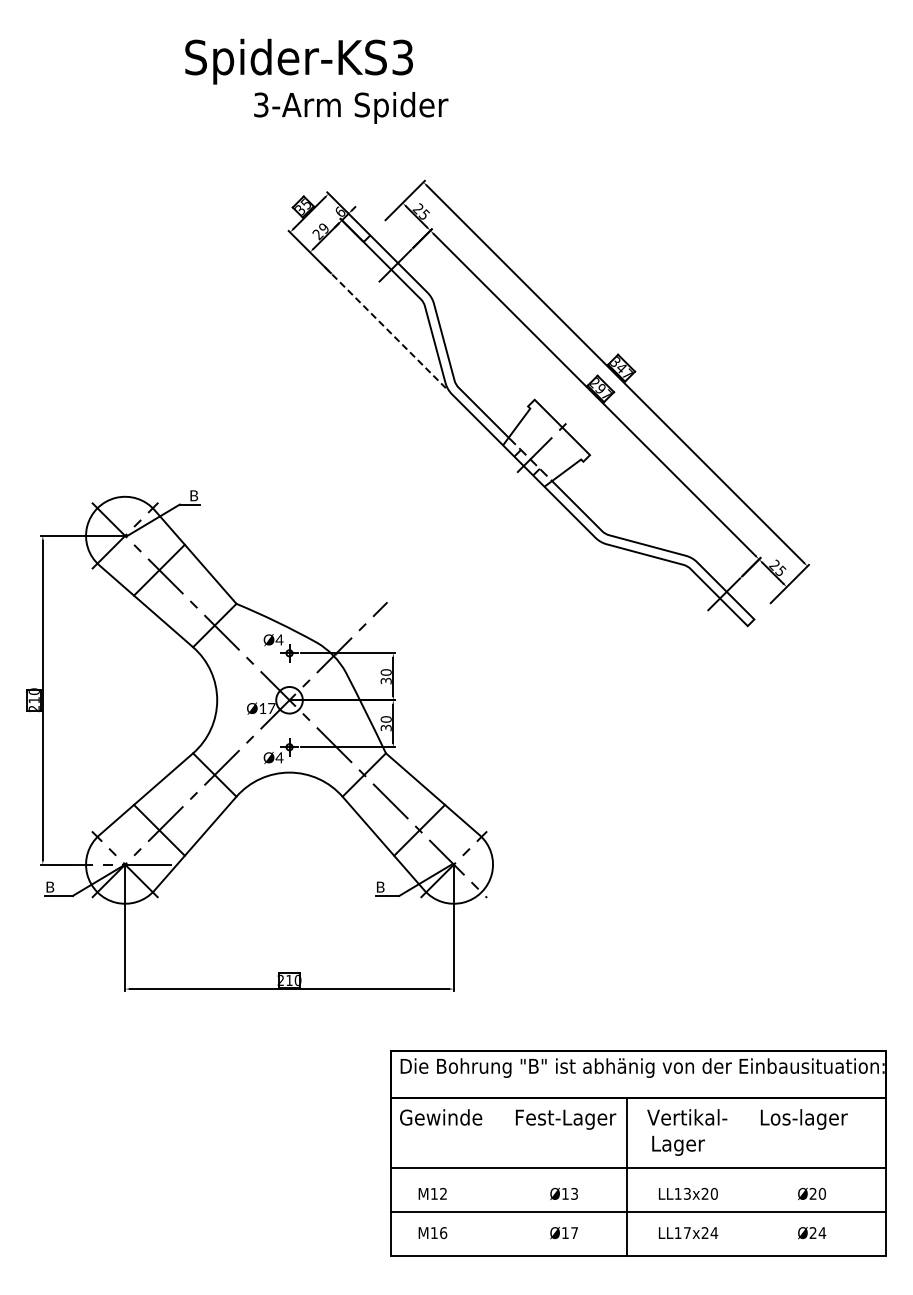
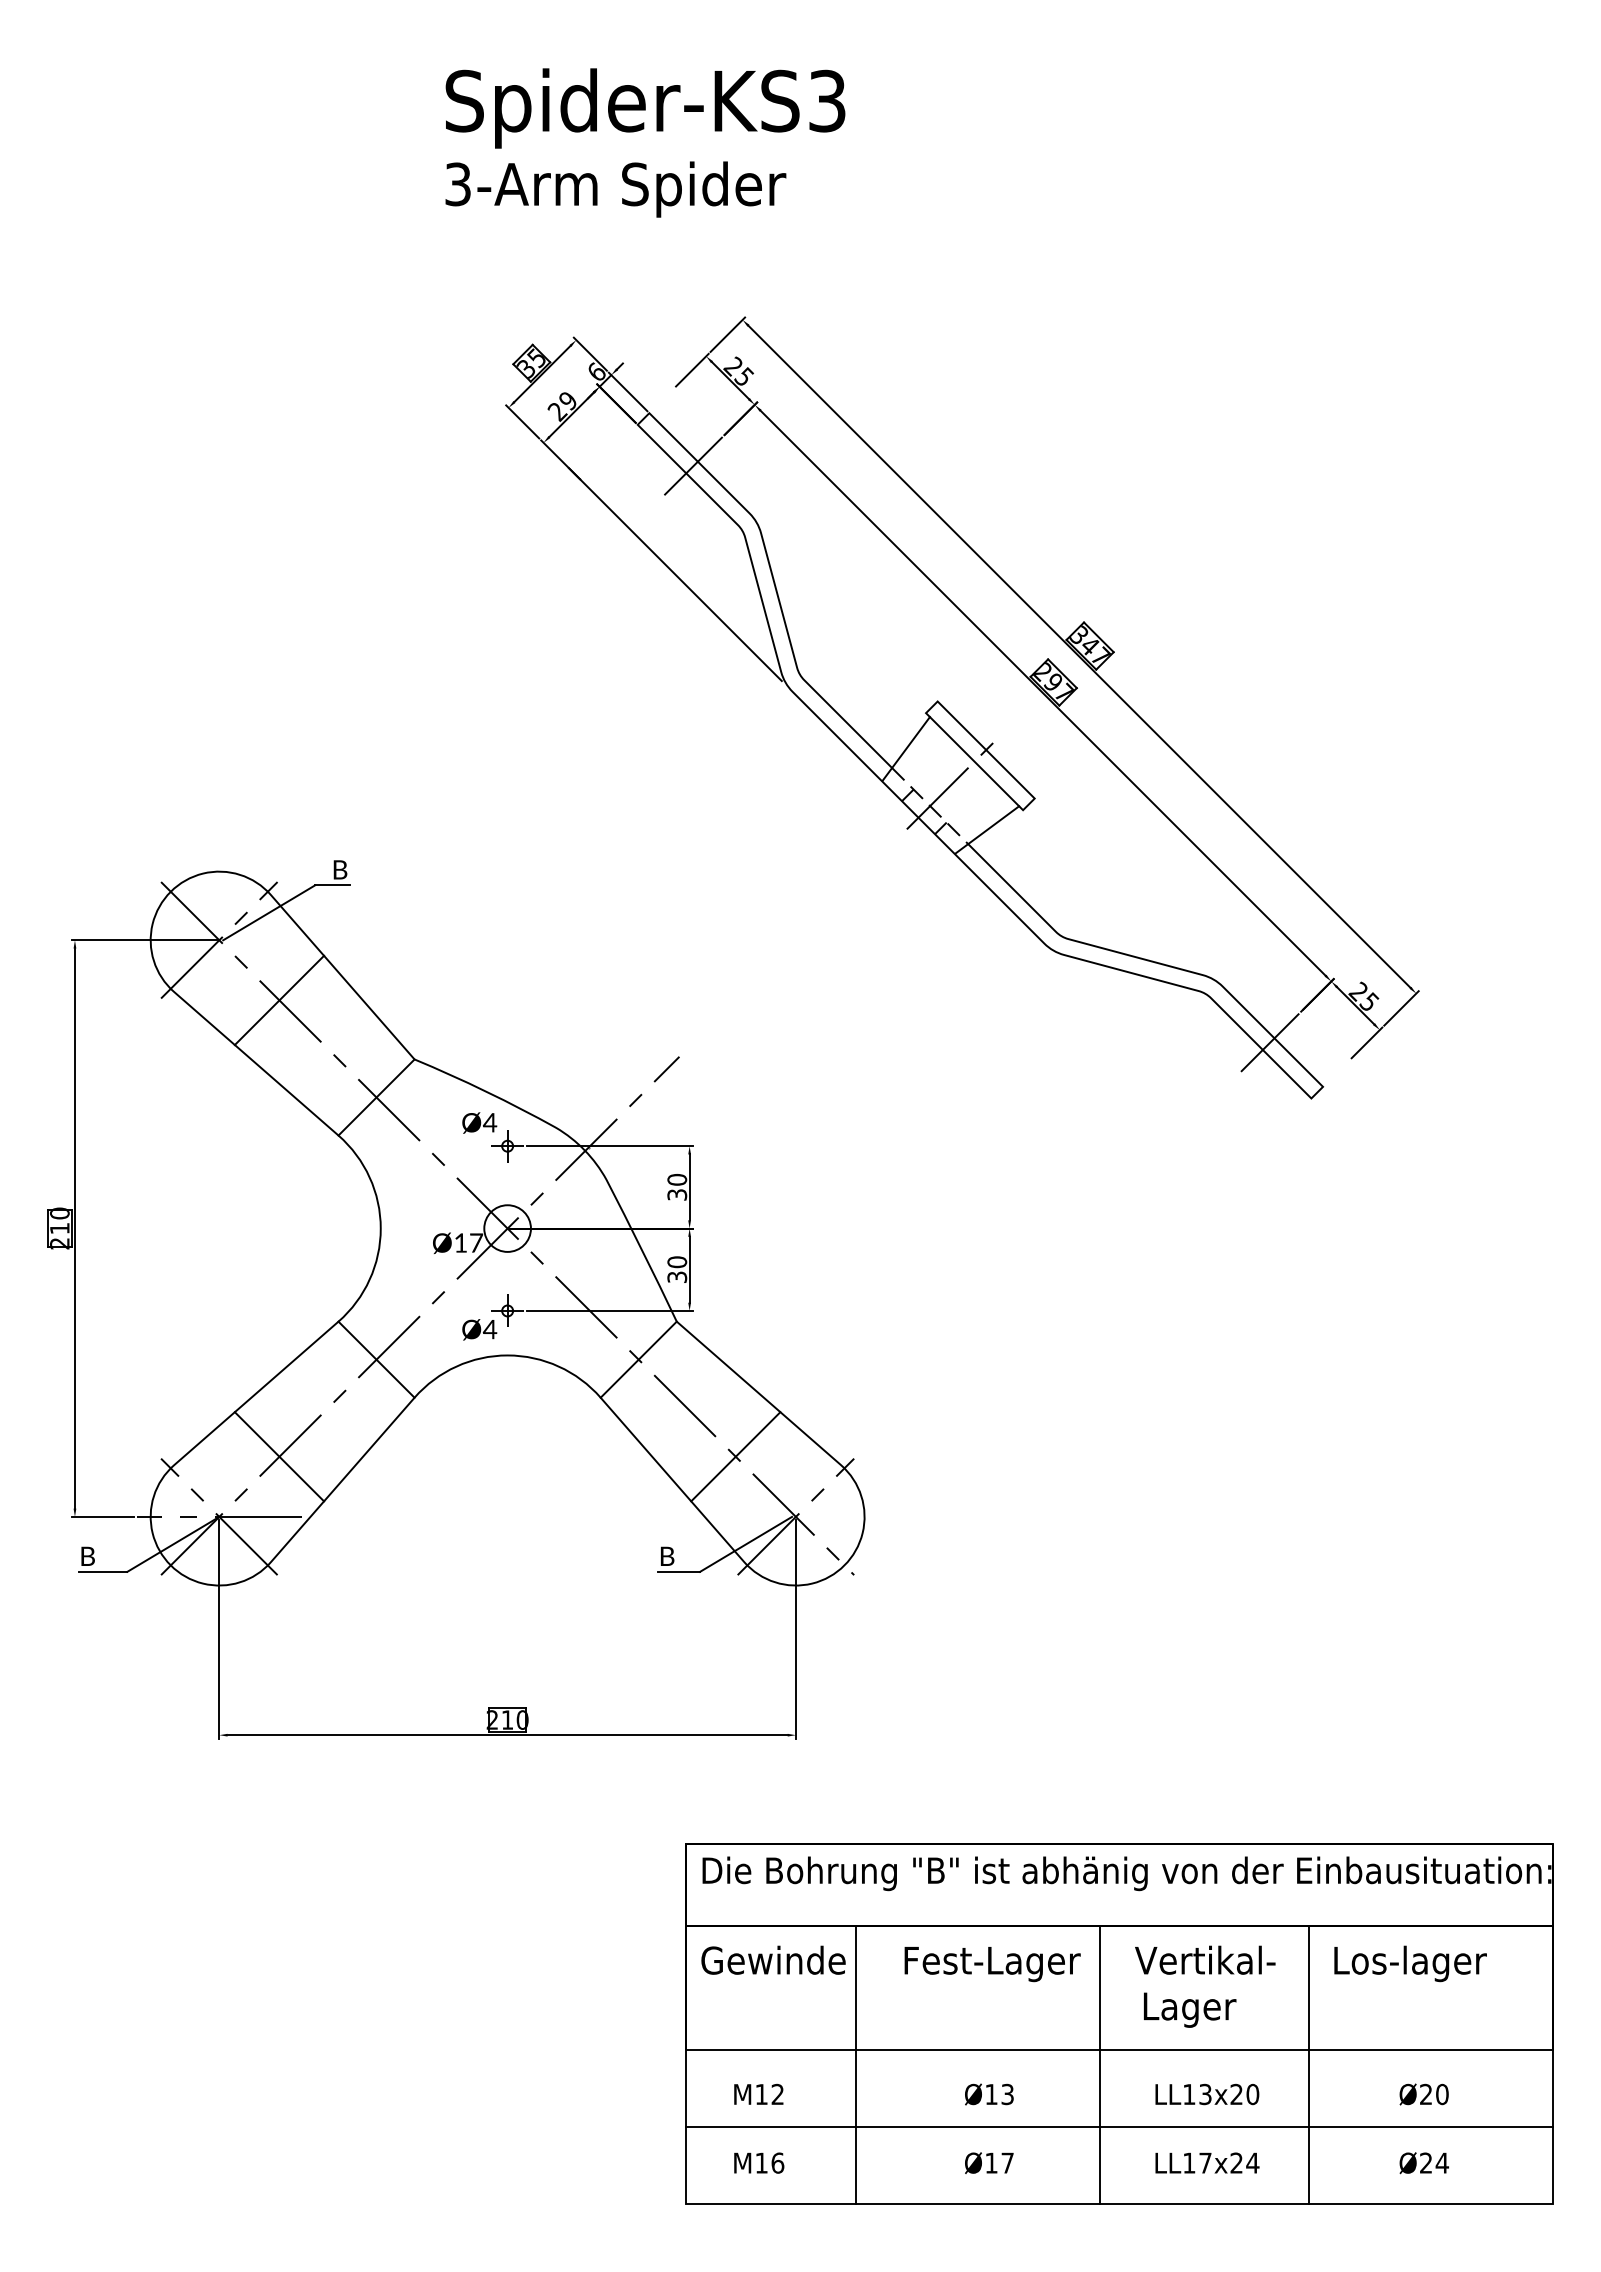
text: (298, 61) -> (644, 108), moved
line: (385, 327) -> (675, 574), dashed -> solid
line: (555, 433) -> (974, 760), added
line: (487, 1177) -> (854, 2065), added
line: (746, 1177) -> (1309, 2065), added

